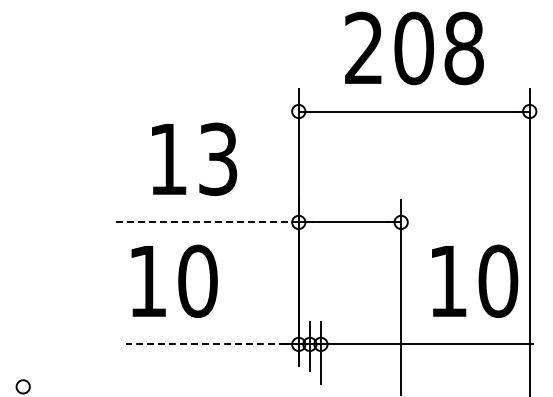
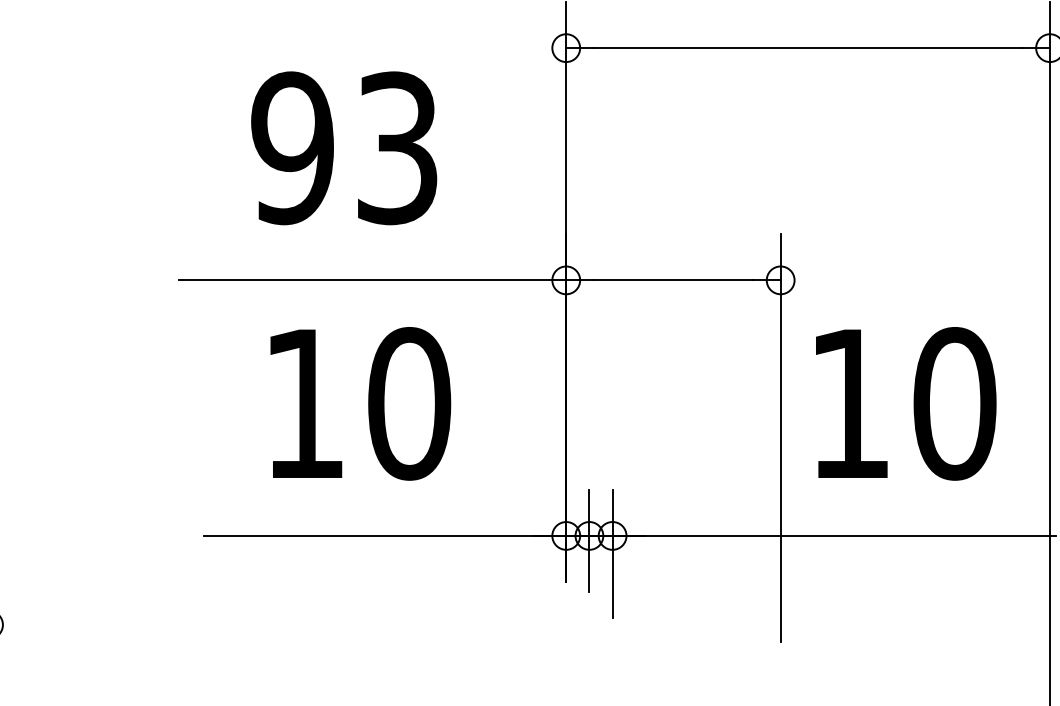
text: (167, 158) -> (291, 146), 13 -> 93
line: (205, 222) -> (370, 280), dashed -> solid
text: (174, 280) -> (360, 402), moved
text: (475, 280) -> (907, 402), moved
line: (205, 344) -> (370, 536), dashed -> solid

